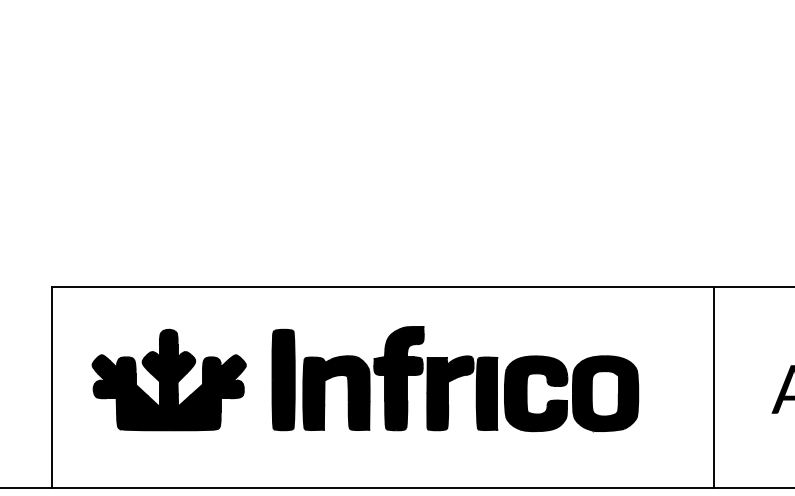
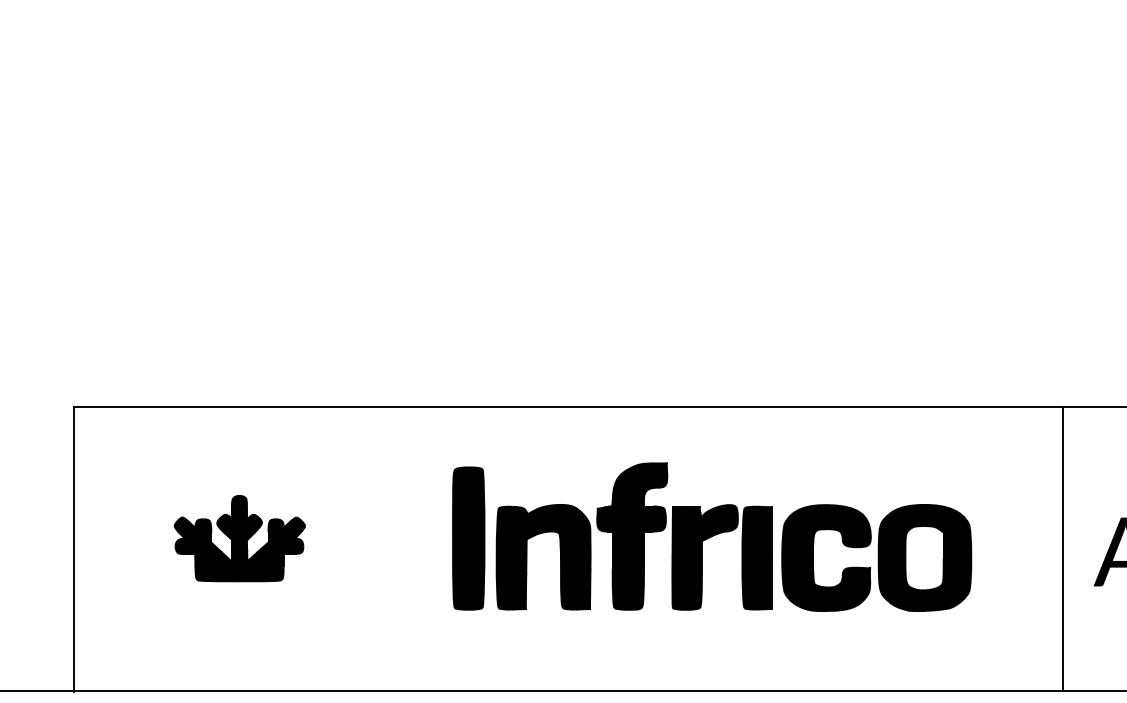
part: (168, 379) -> (238, 537), size x0.6
part: (455, 379) -> (712, 537), moved
line: (714, 387) -> (1063, 549), moved

